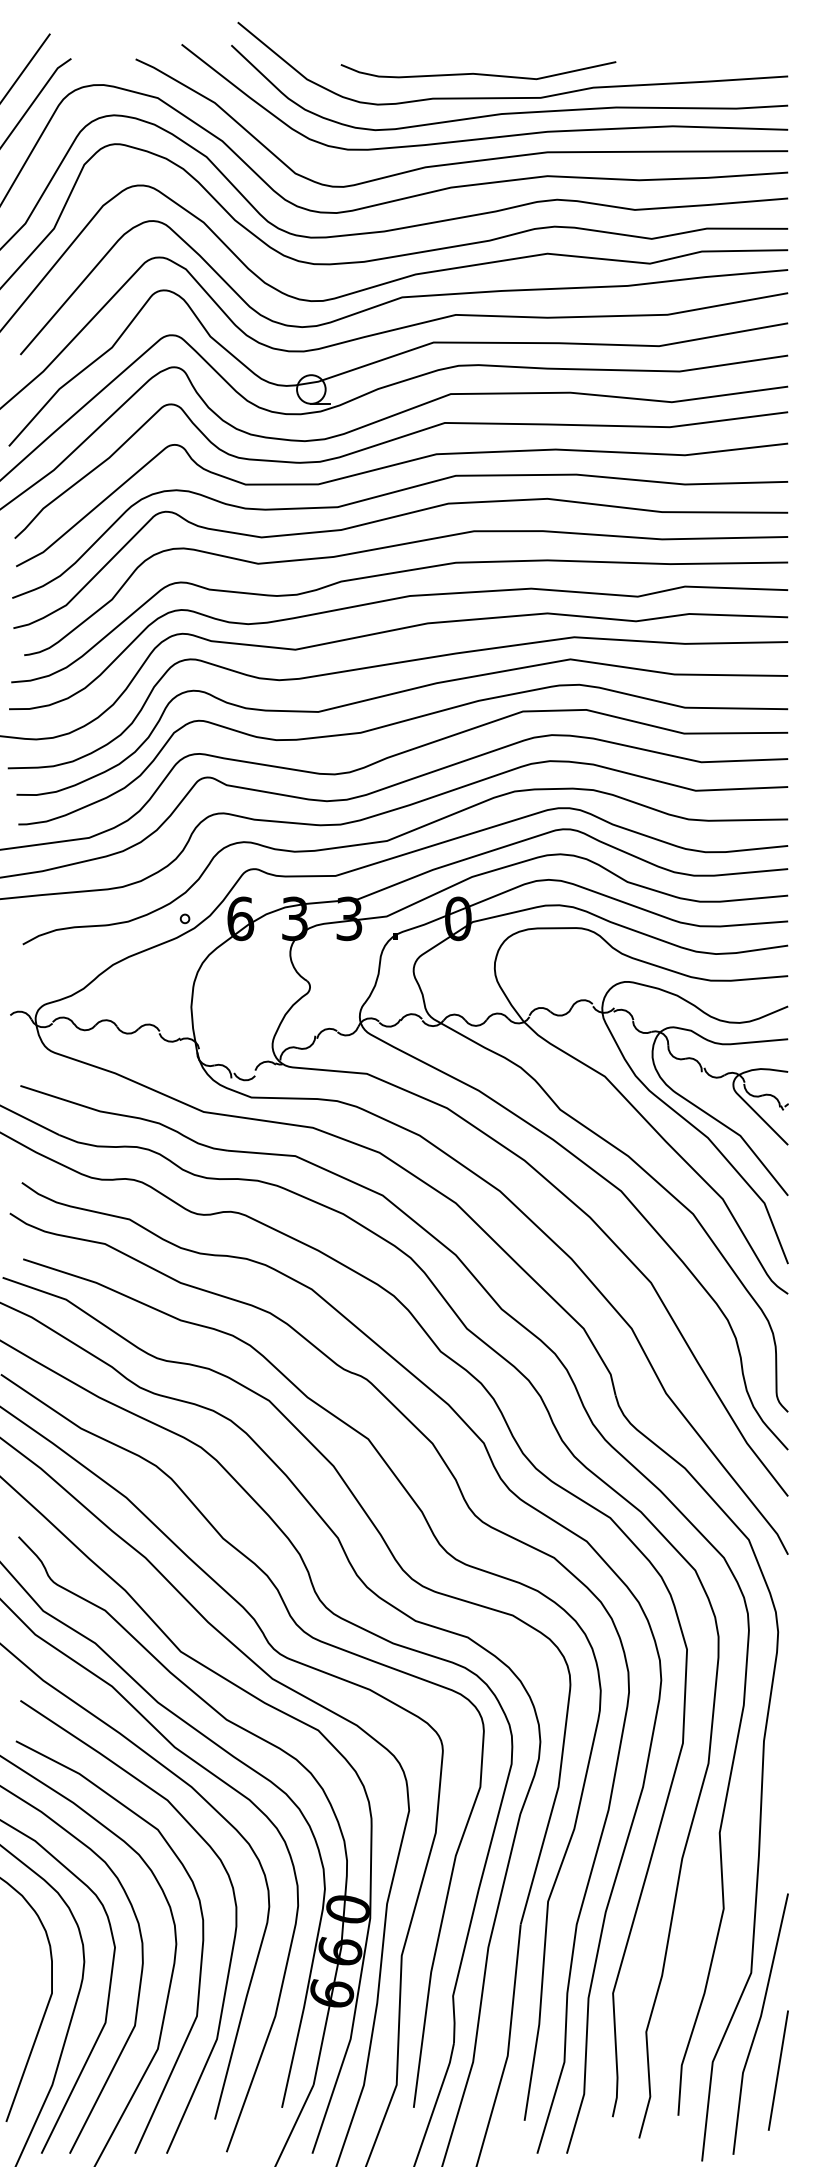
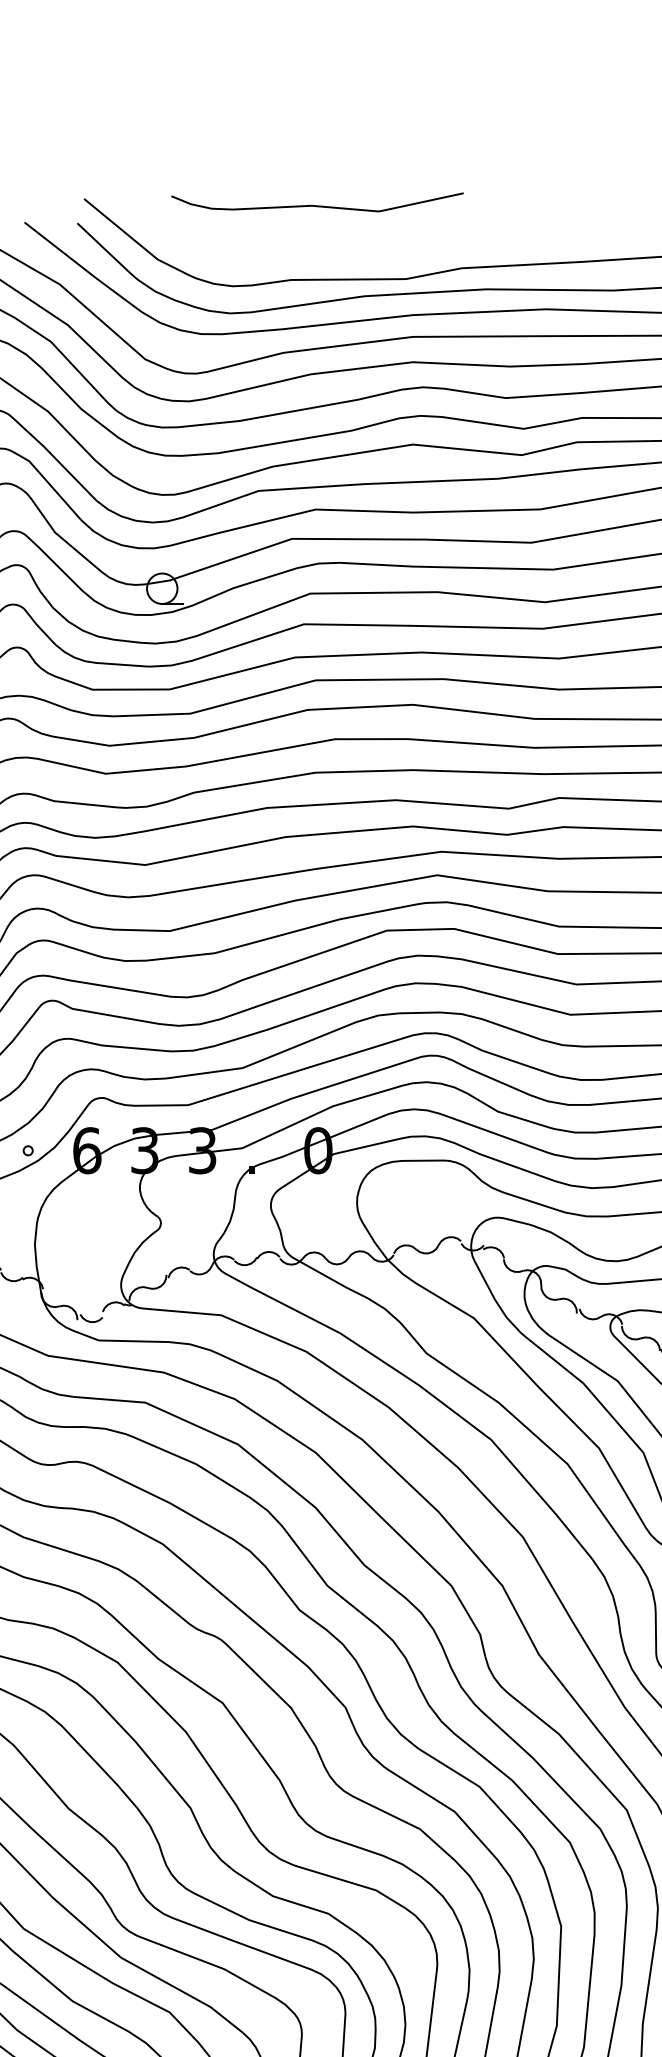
curve: (478, 73) -> (317, 205), moved

